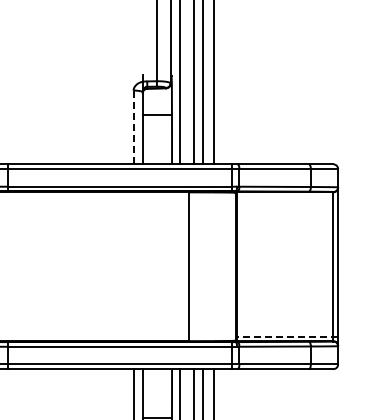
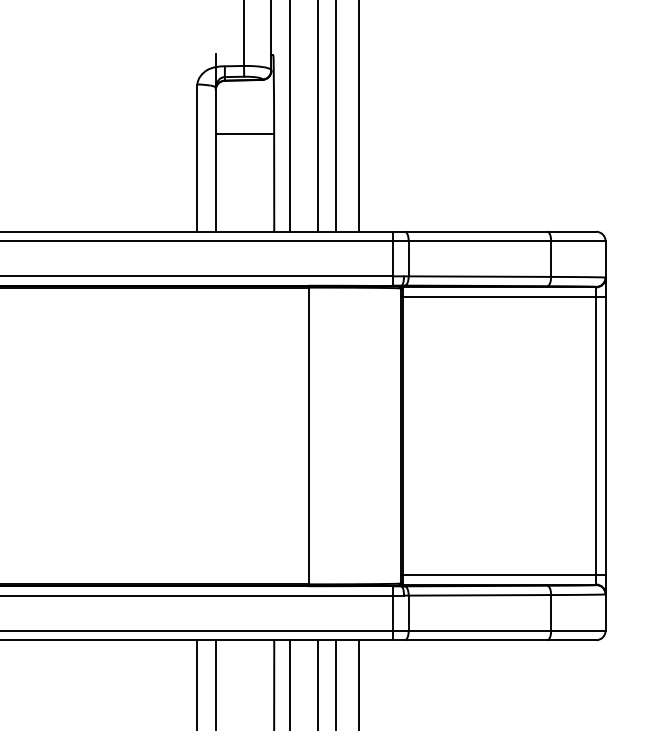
line: (133, 127) -> (197, 158), dashed -> solid
line: (286, 196) -> (502, 295), added
line: (286, 336) -> (502, 575), dashed -> solid

